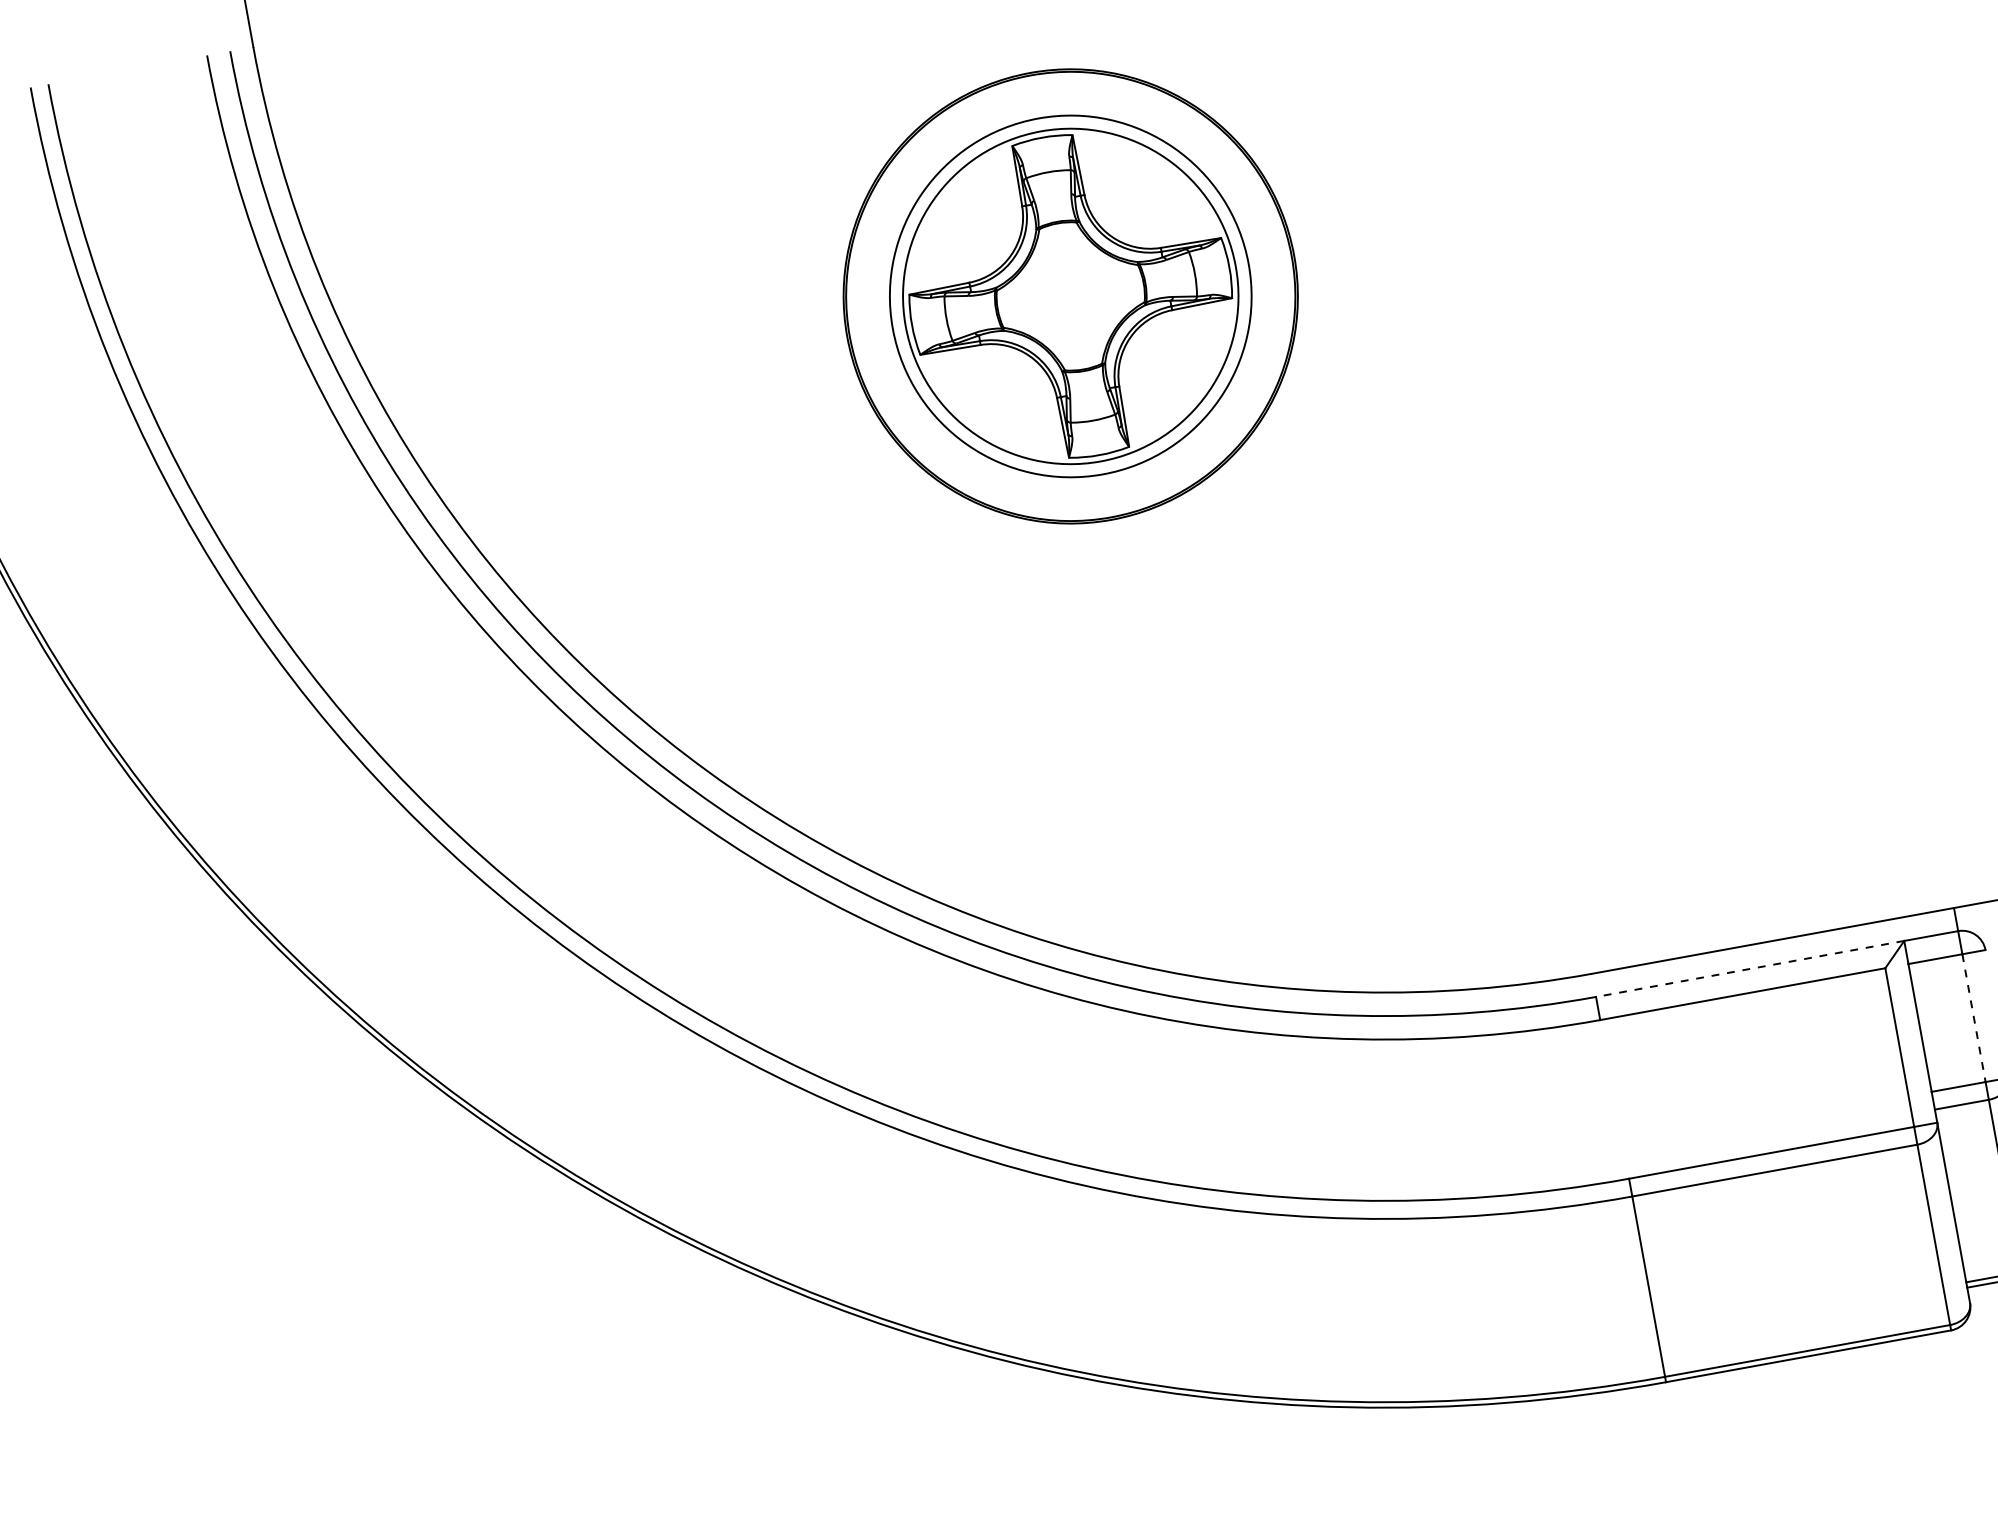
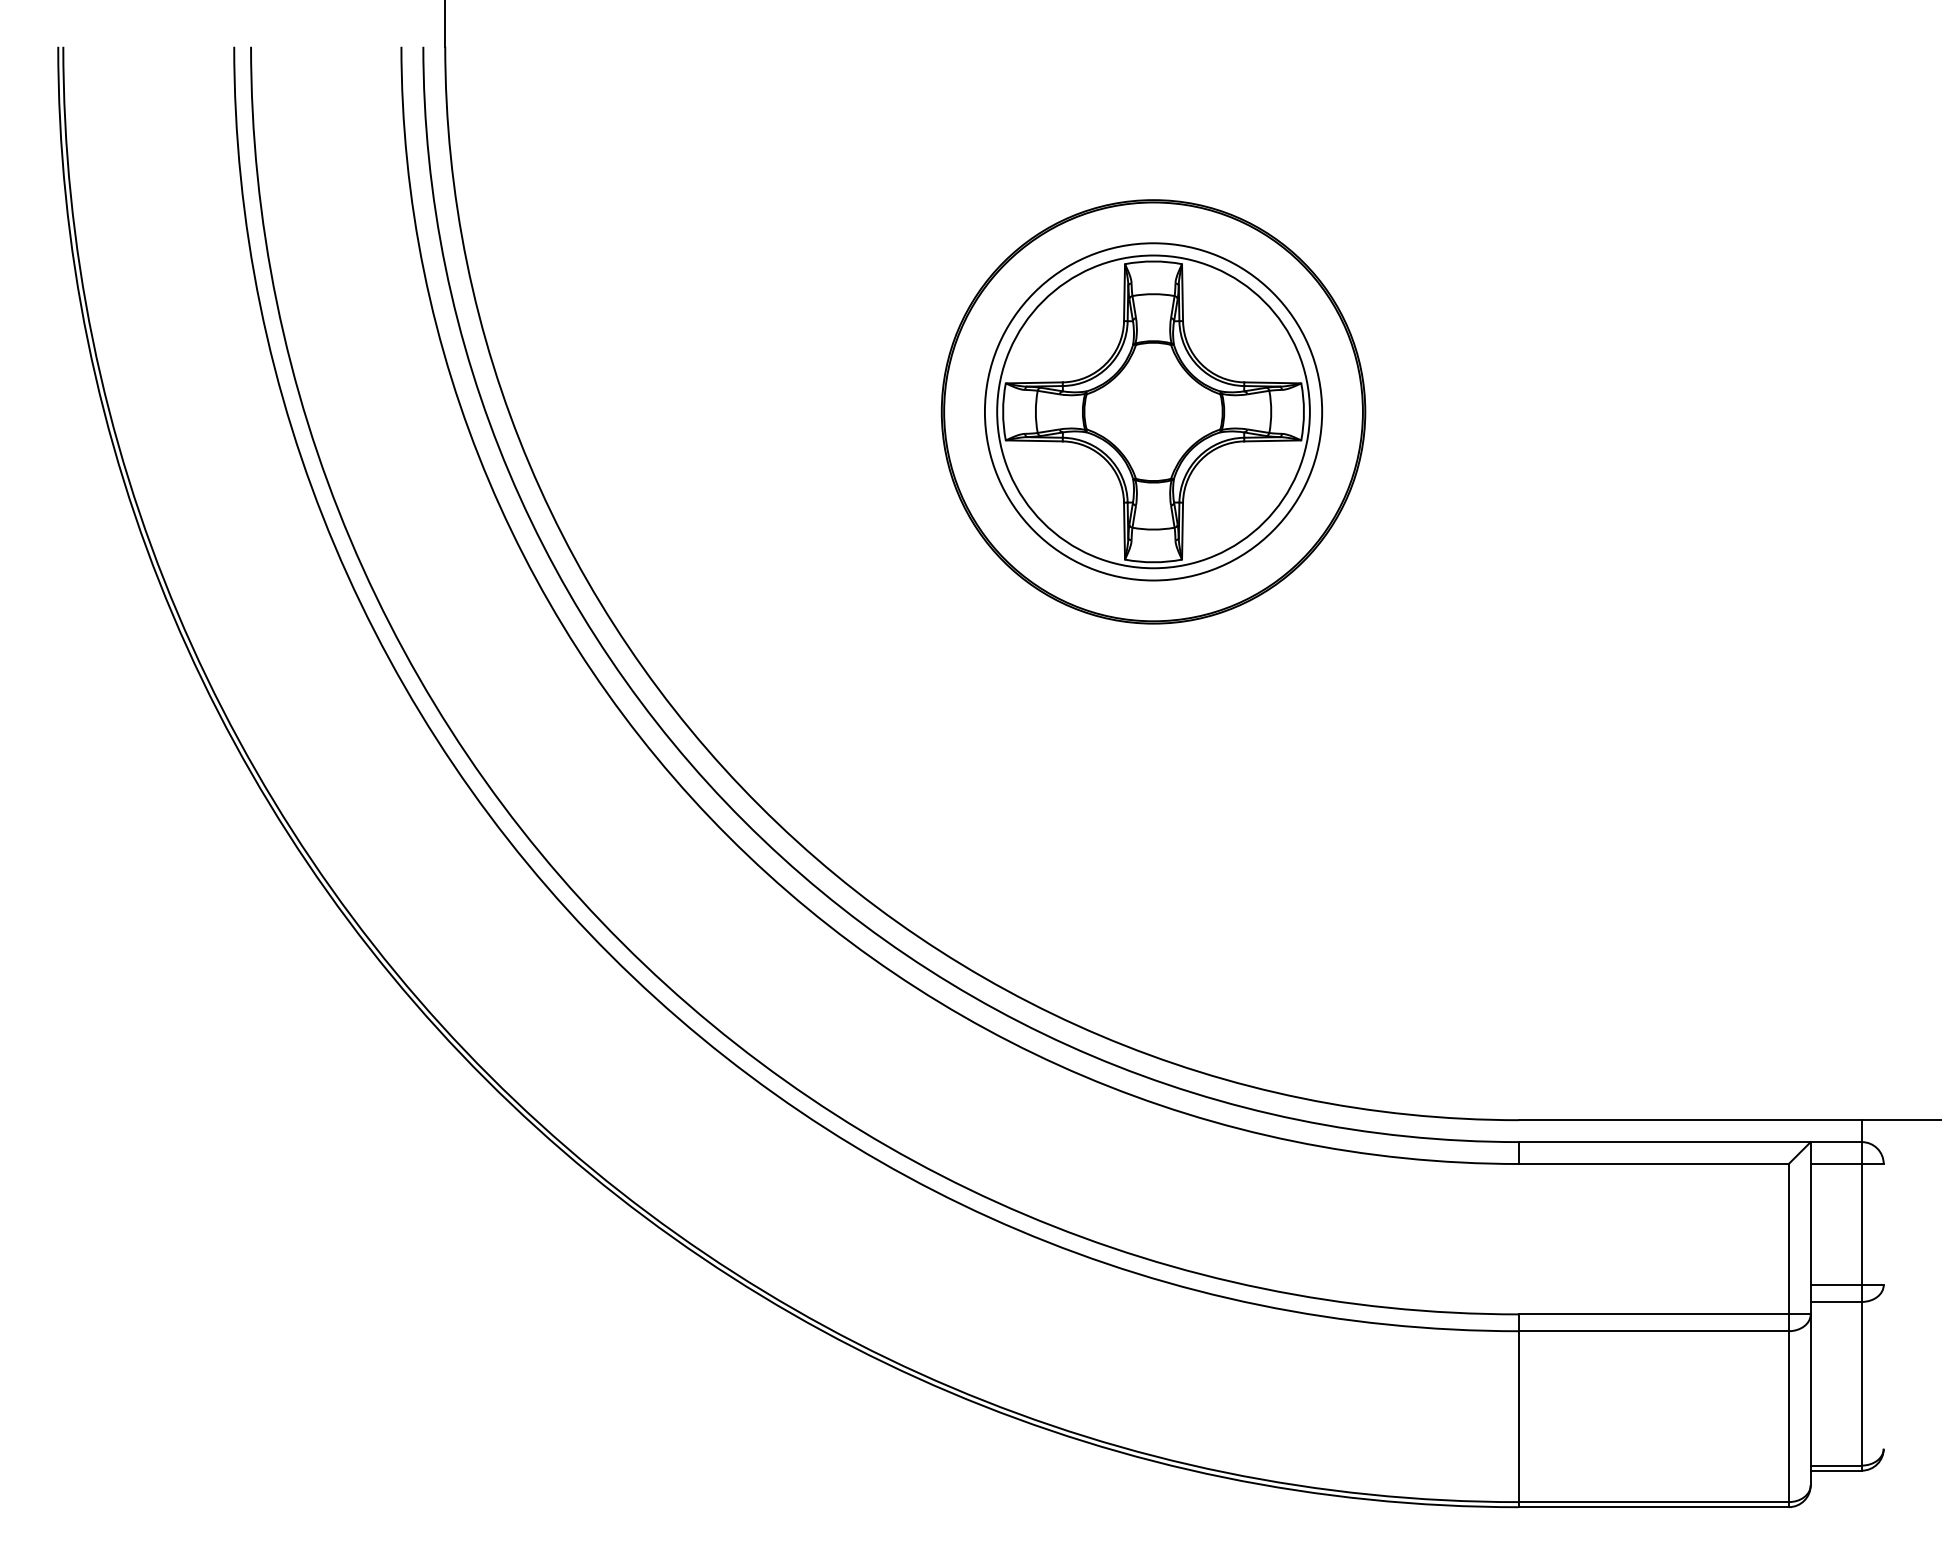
line: (1750, 969) -> (1664, 1142), dashed -> solid
line: (1973, 1018) -> (1861, 1224), dashed -> solid

